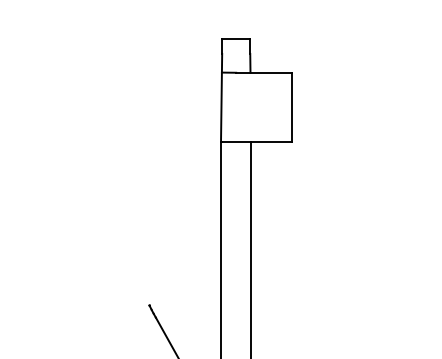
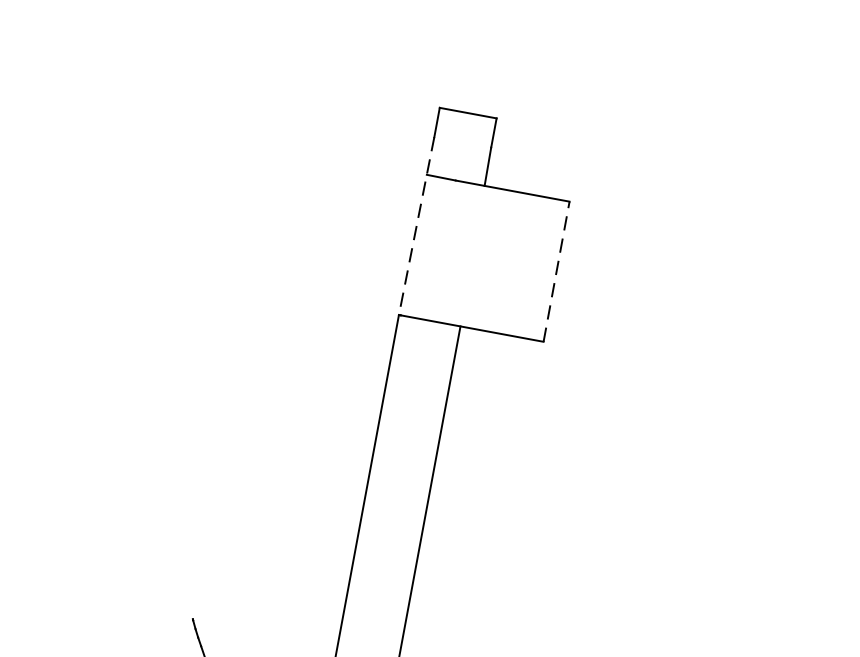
line: (221, 98) -> (416, 227), solid -> dashed
line: (292, 107) -> (556, 271), solid -> dashed

